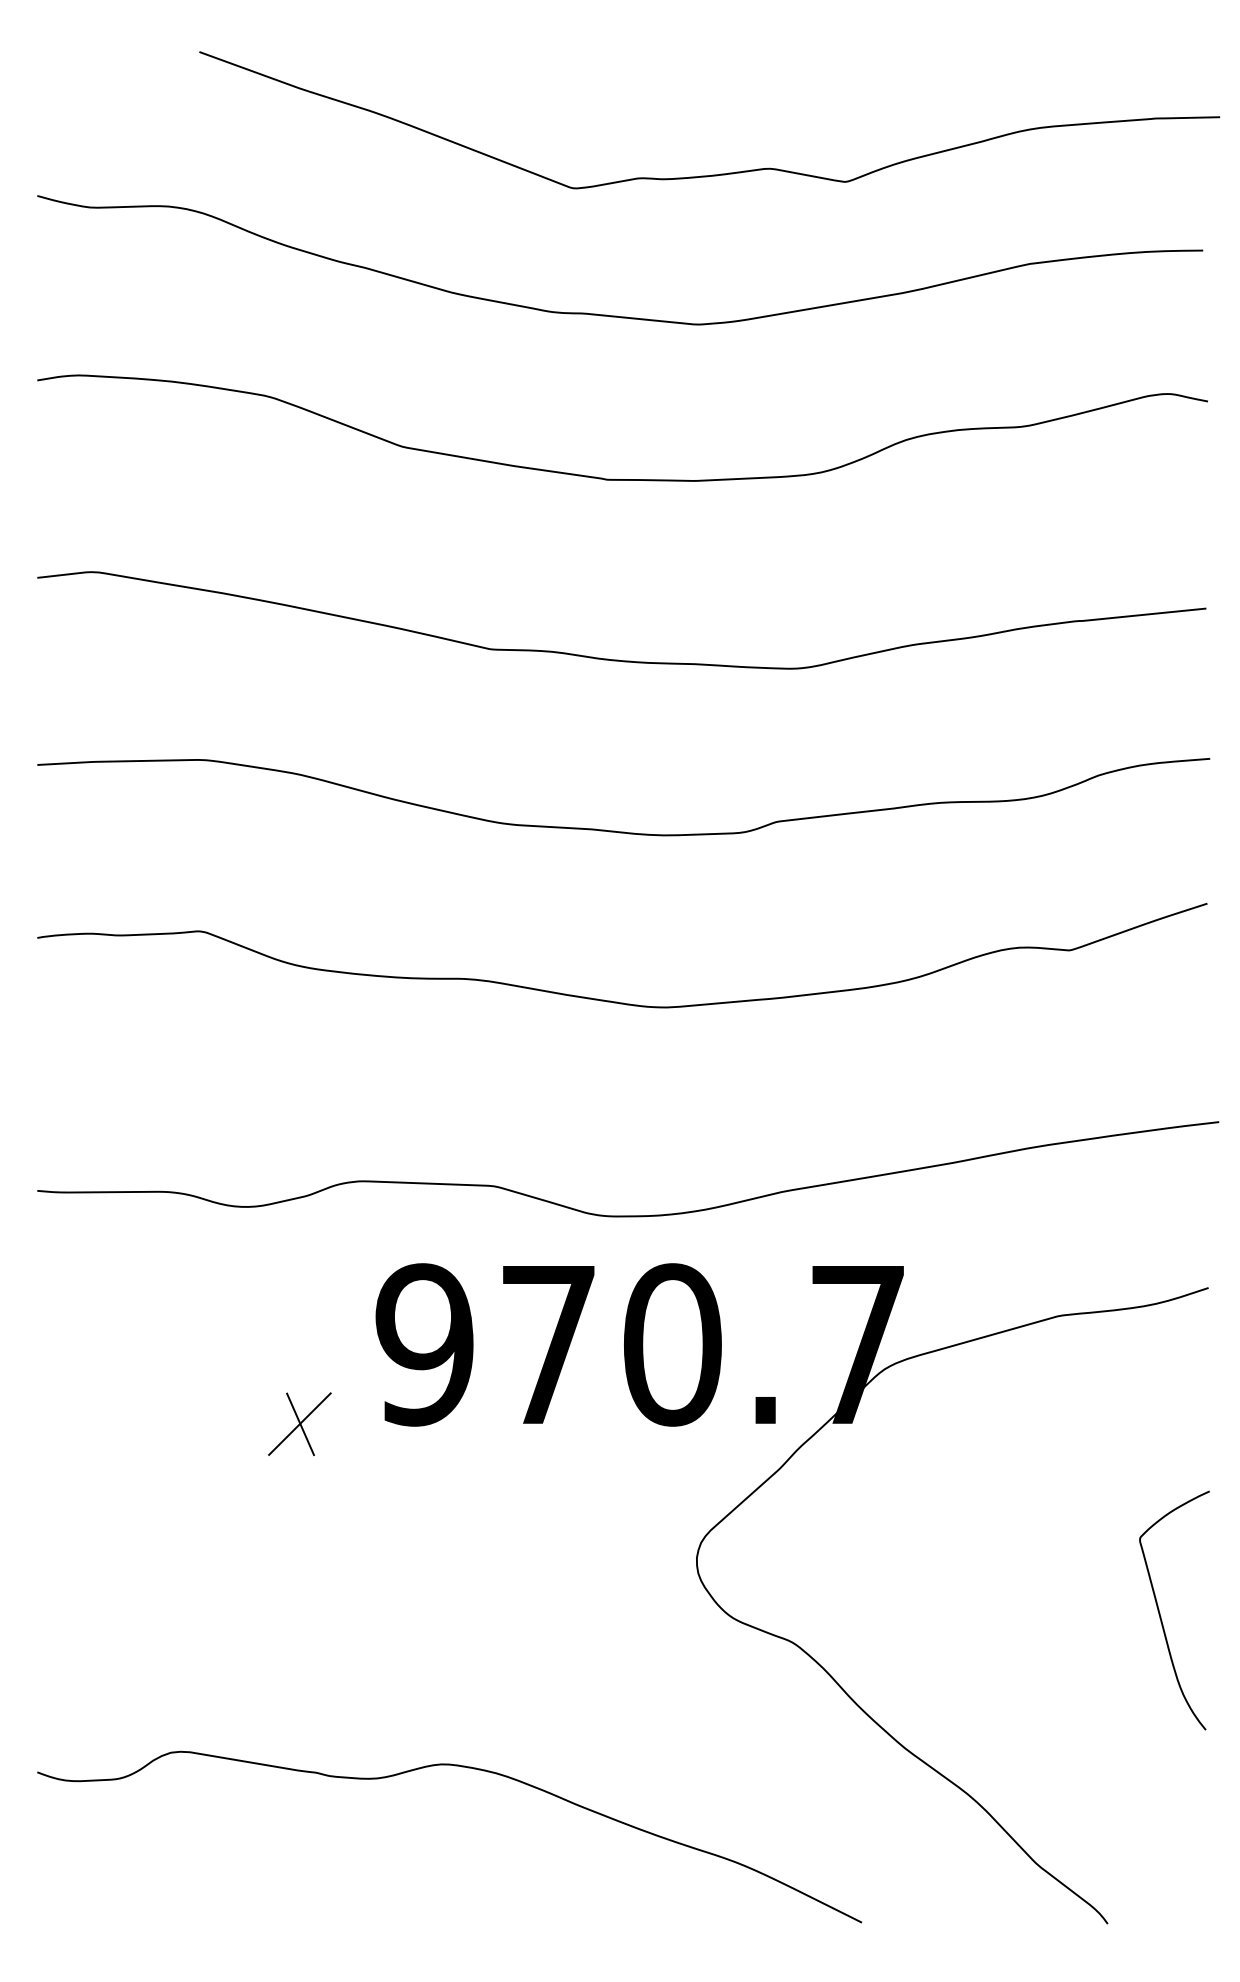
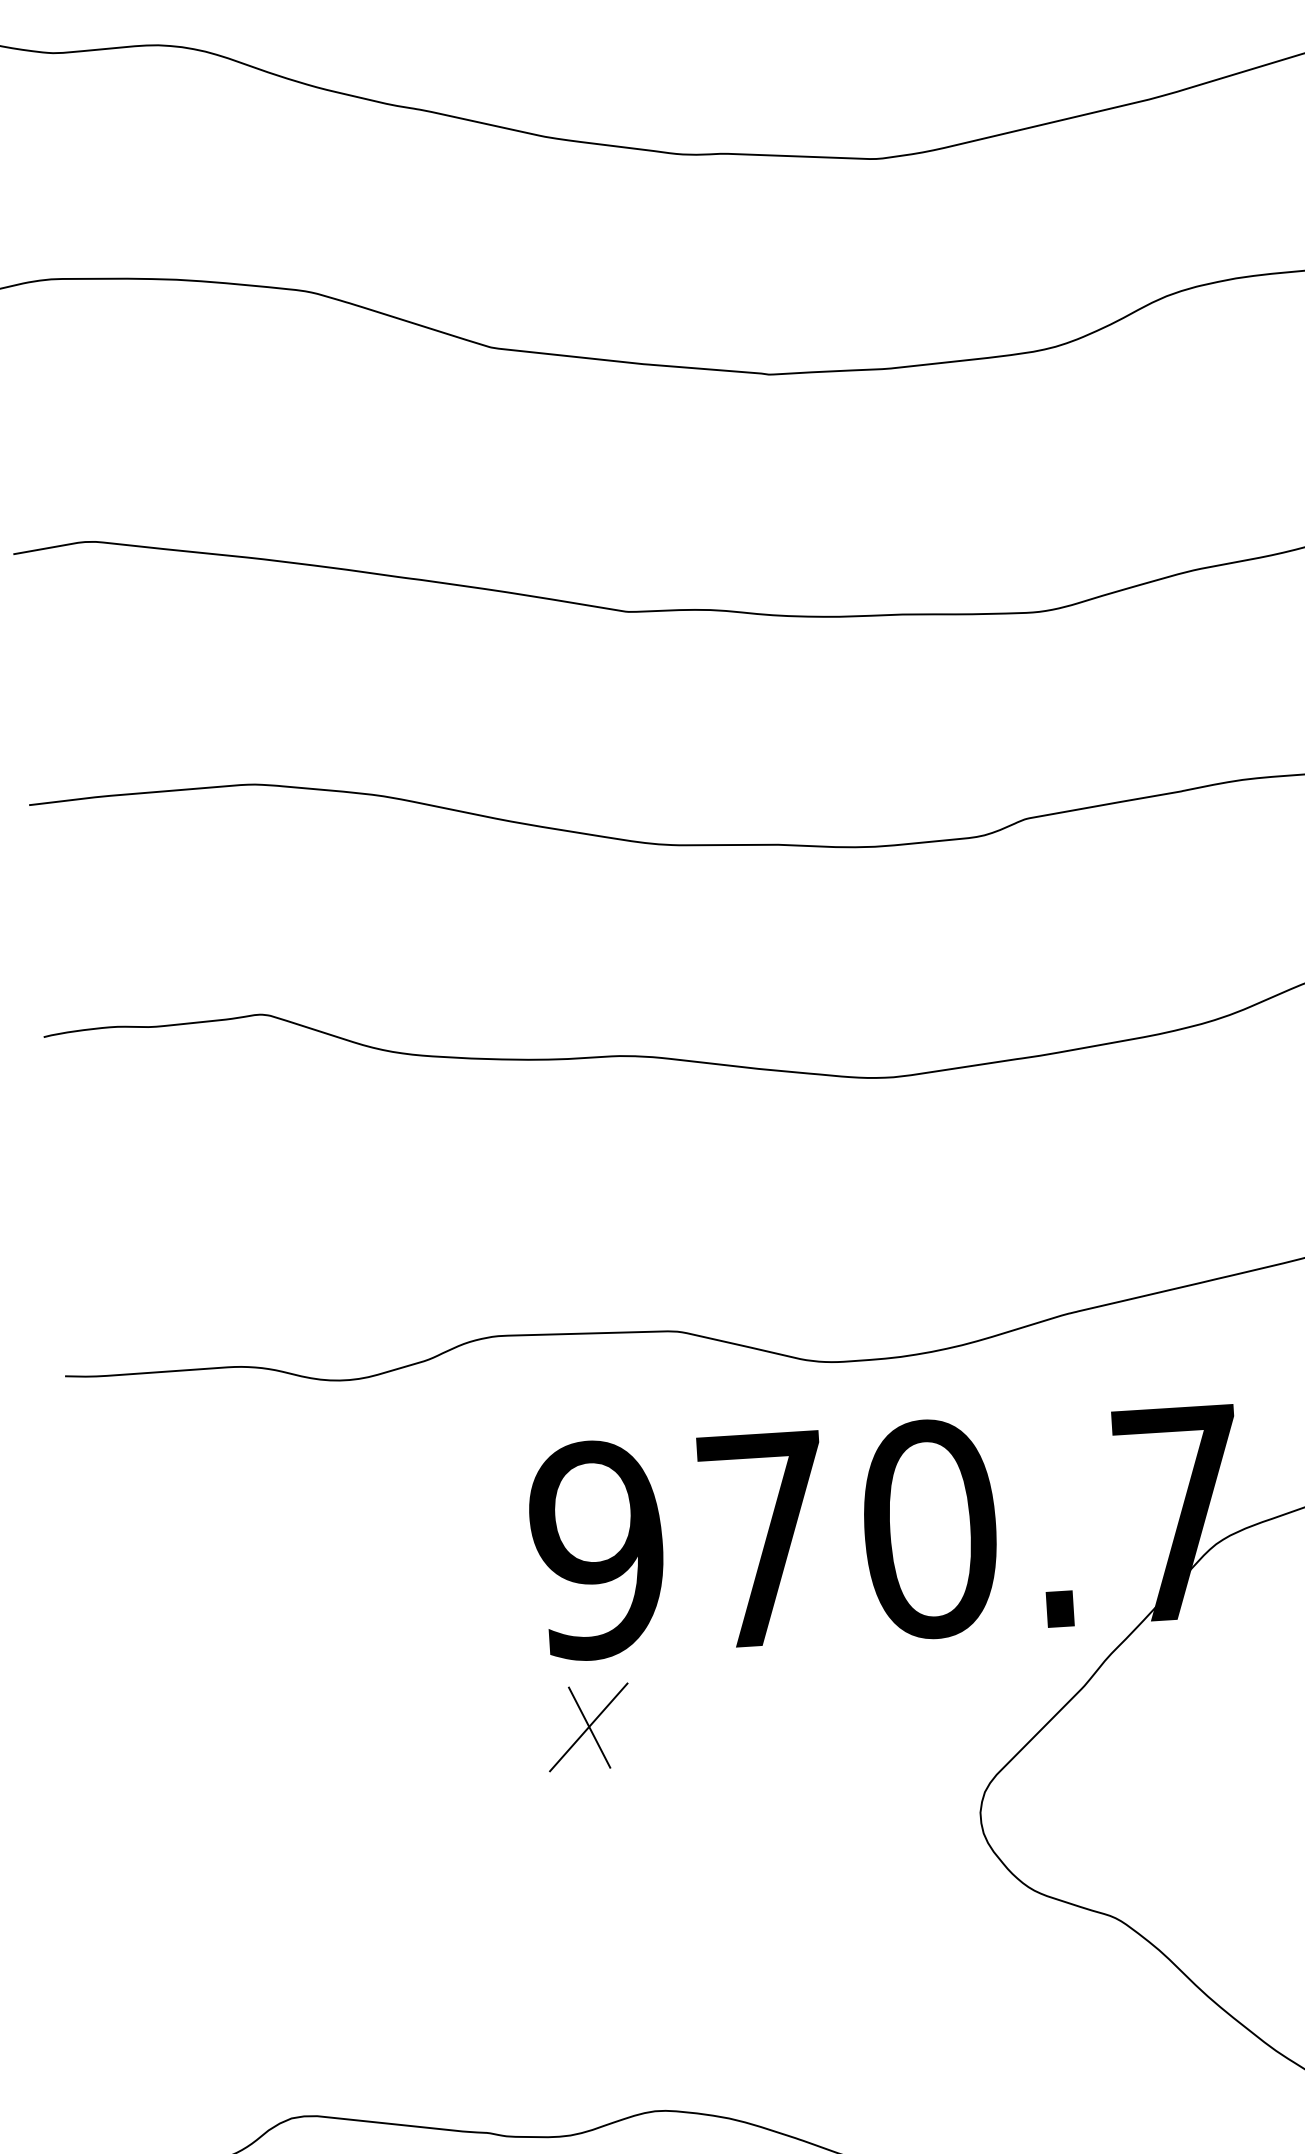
part: (299, 1424) -> (588, 1727), moved

